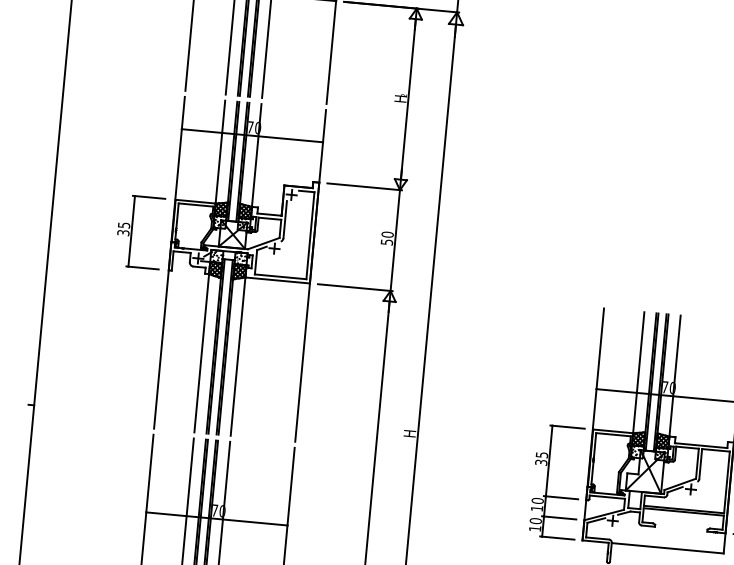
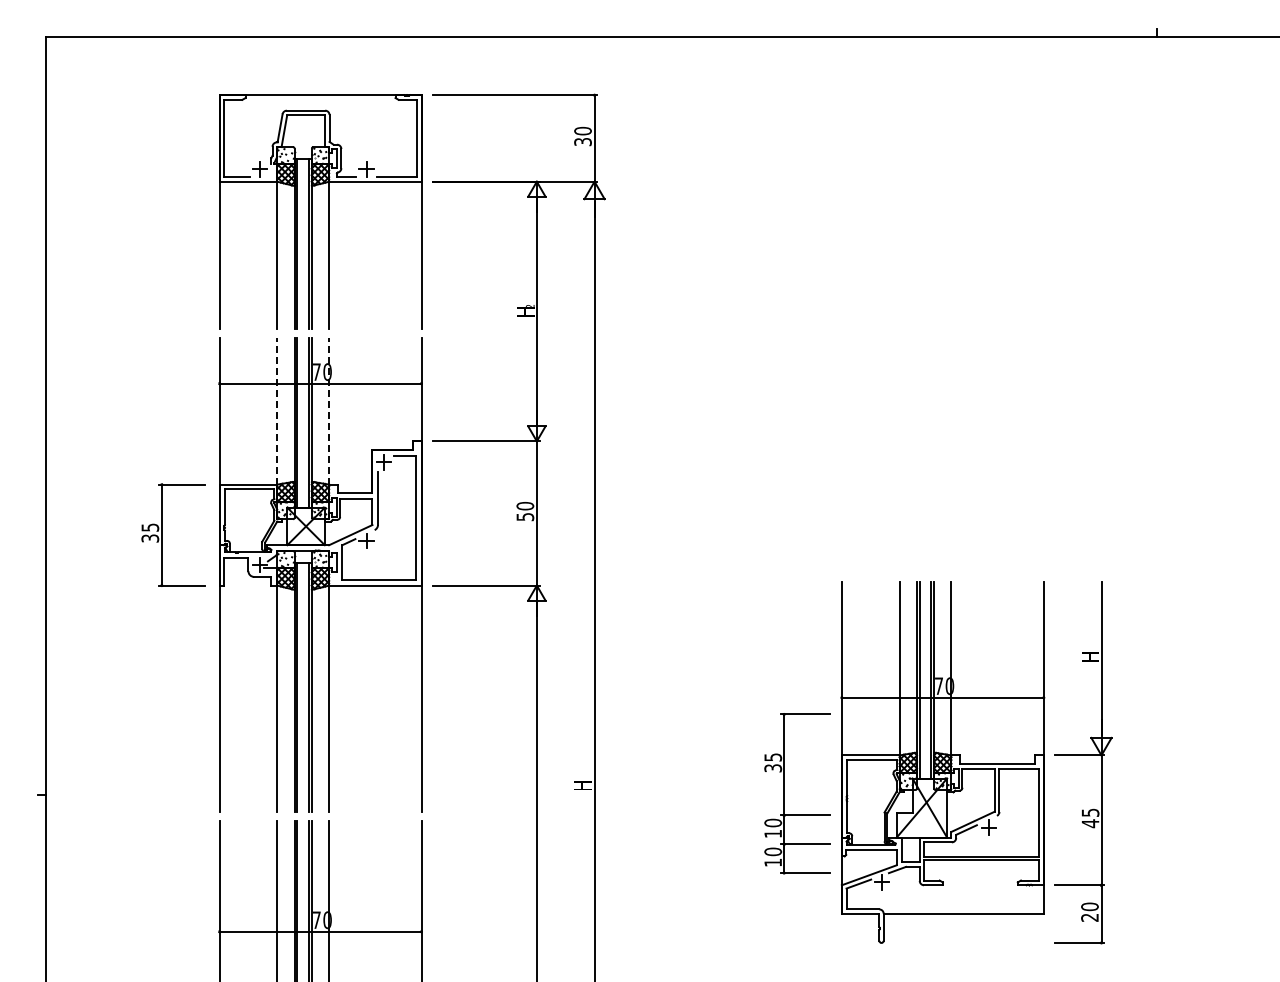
line: (220, 152) -> (277, 411), solid -> dashed
line: (256, 155) -> (329, 411), solid -> dashed
part: (547, 481) -> (784, 793), moved

